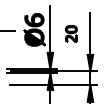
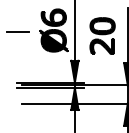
part: (71, 33) -> (102, 35), size x1.67

